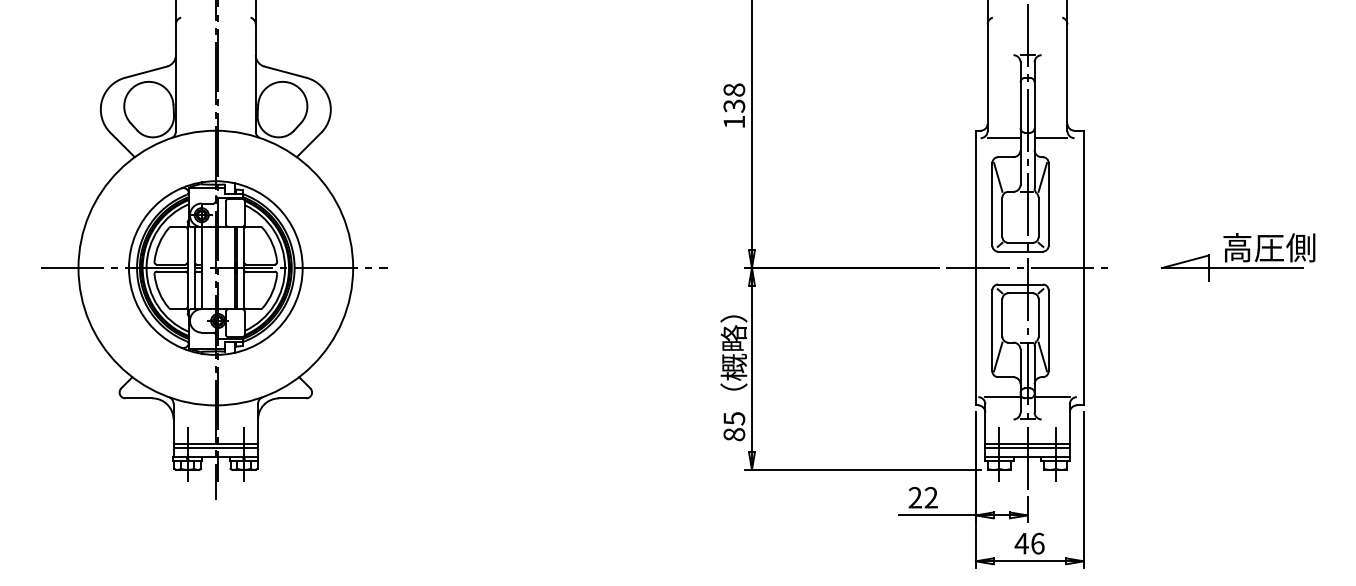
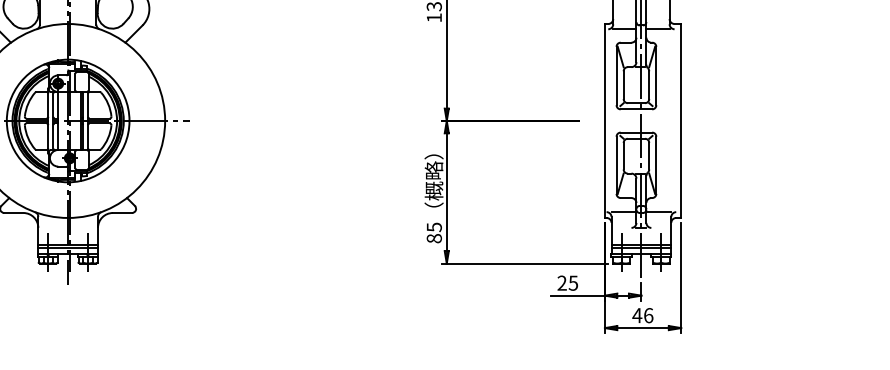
part: (1237, 257) -> (789, 113), removed
line: (1028, 268) -> (642, 121), removed
text: (930, 497) -> (572, 283), 22 -> 25

